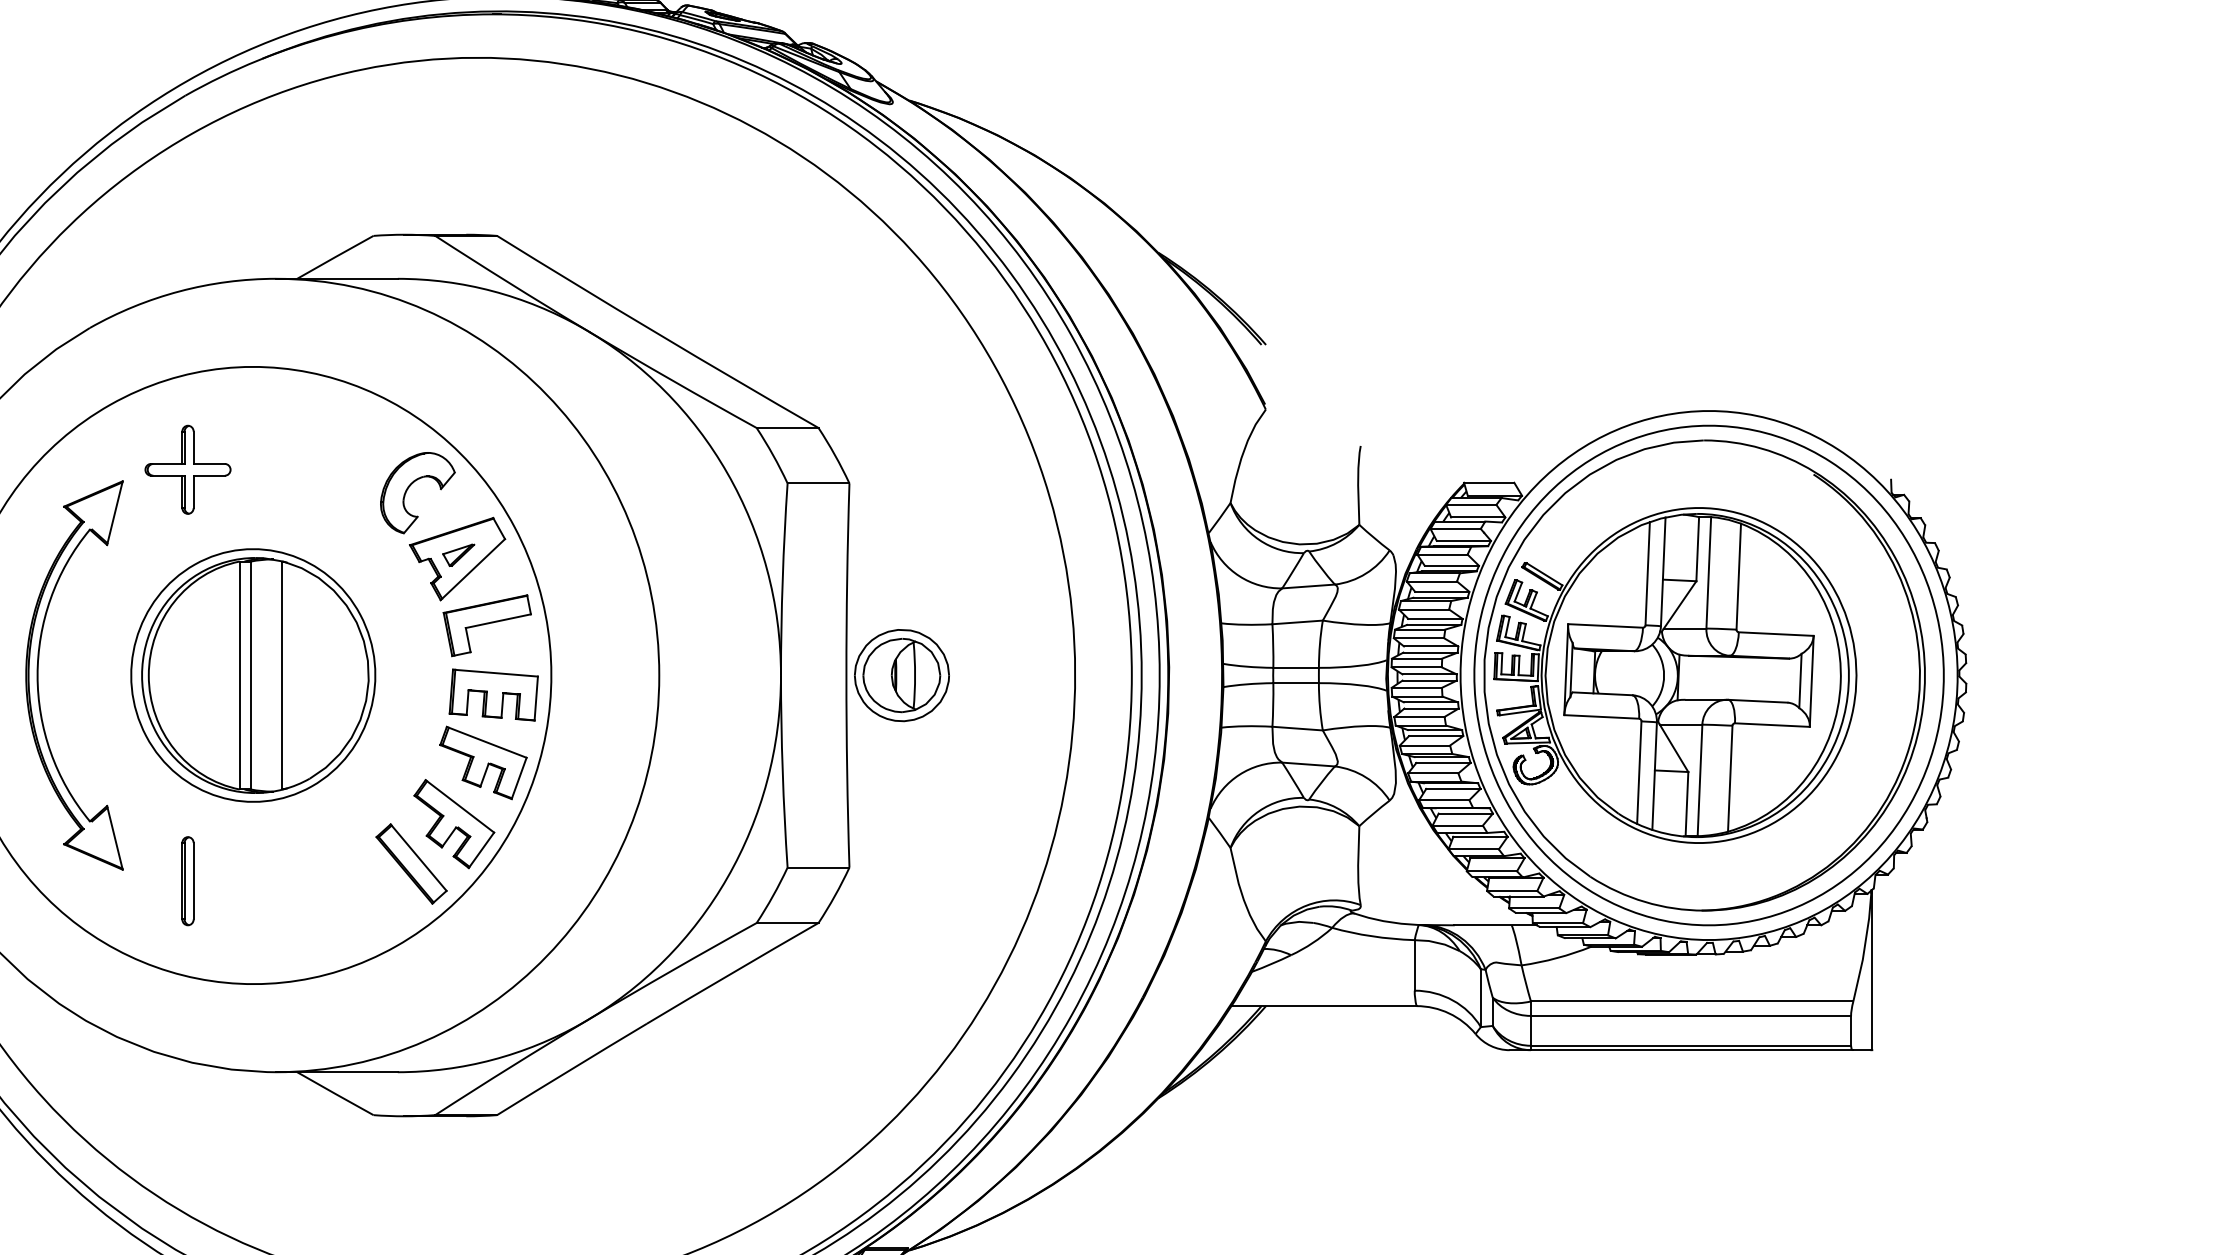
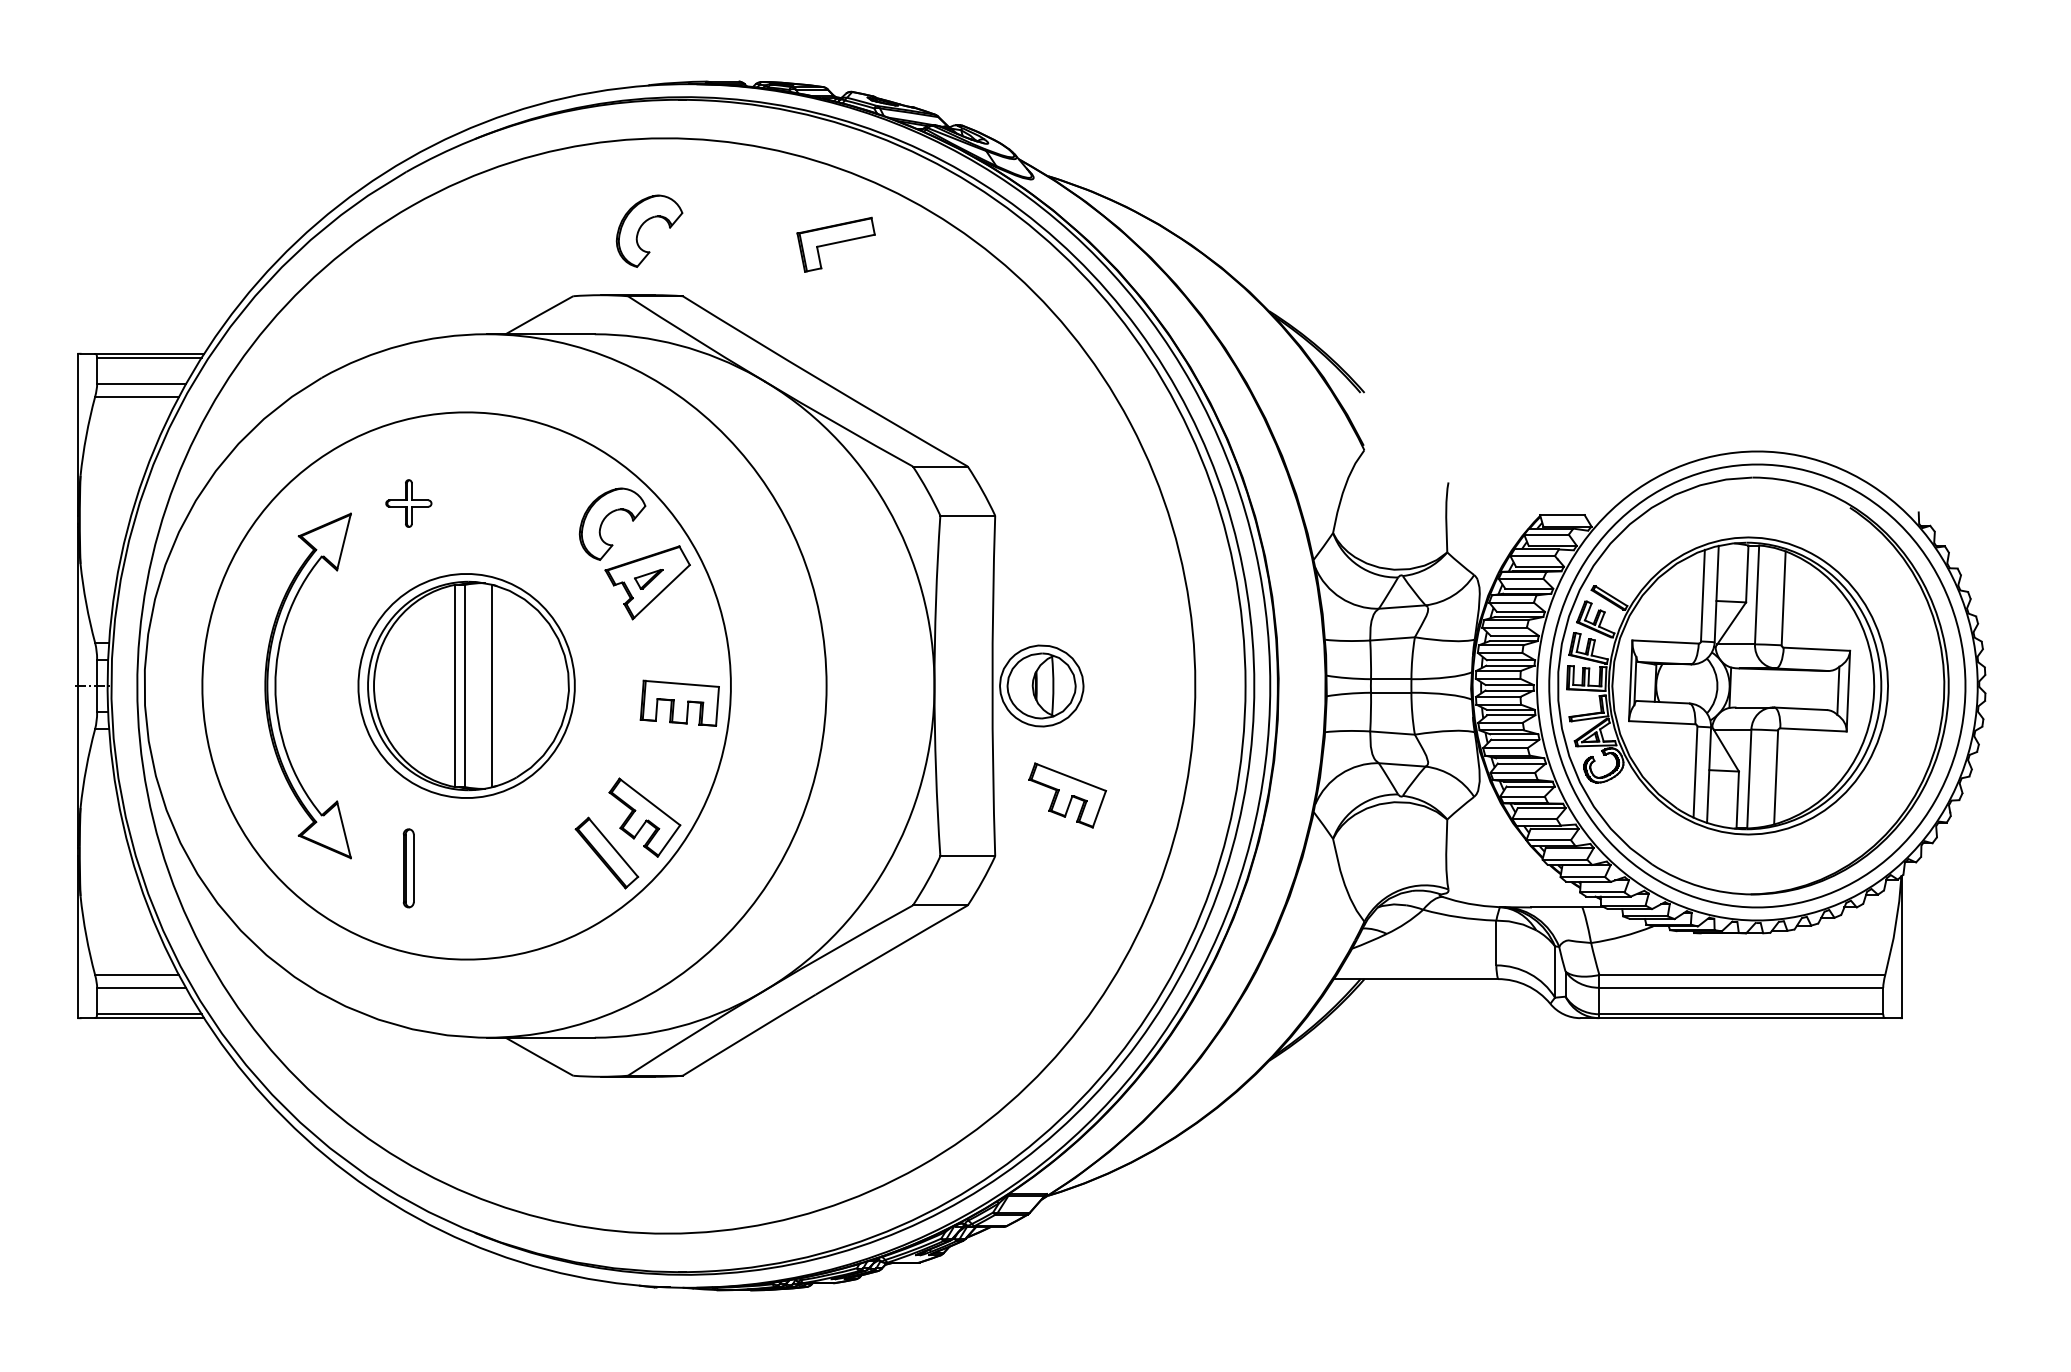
part: (451, 157) -> (642, 226), added
part: (187, 469) -> (408, 503), size x0.6
part: (486, 625) -> (835, 244), moved
part: (483, 762) -> (1067, 795), moved

